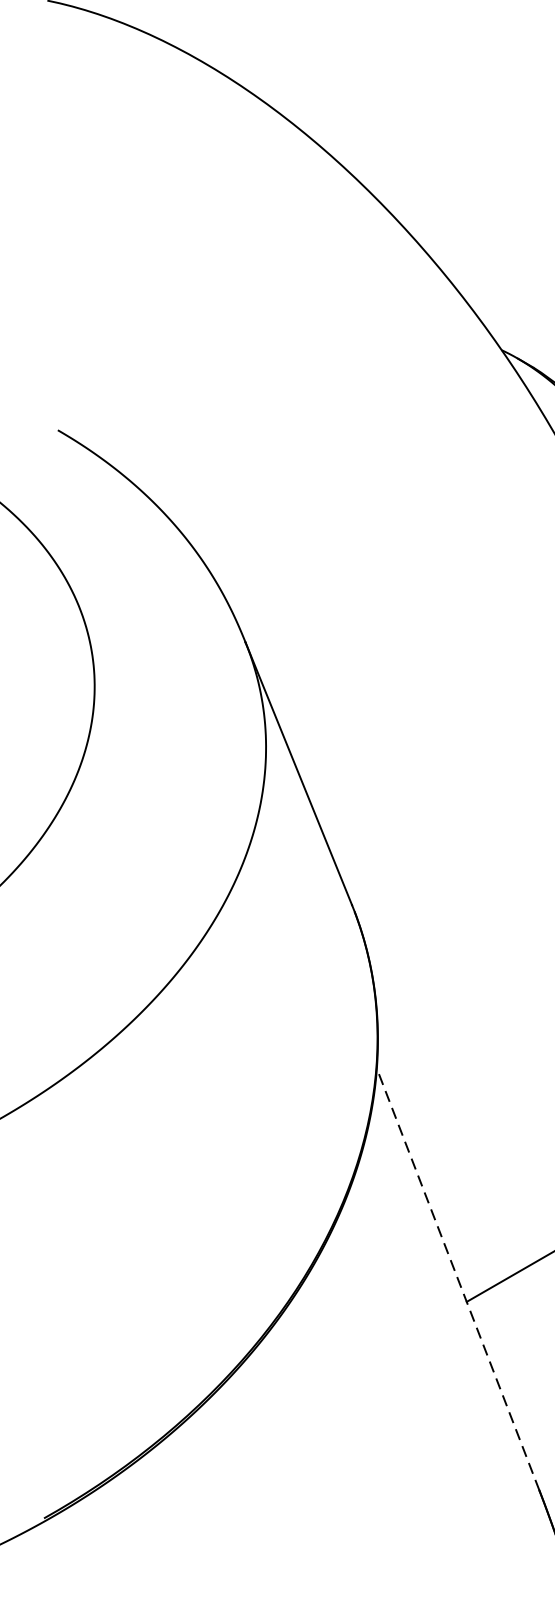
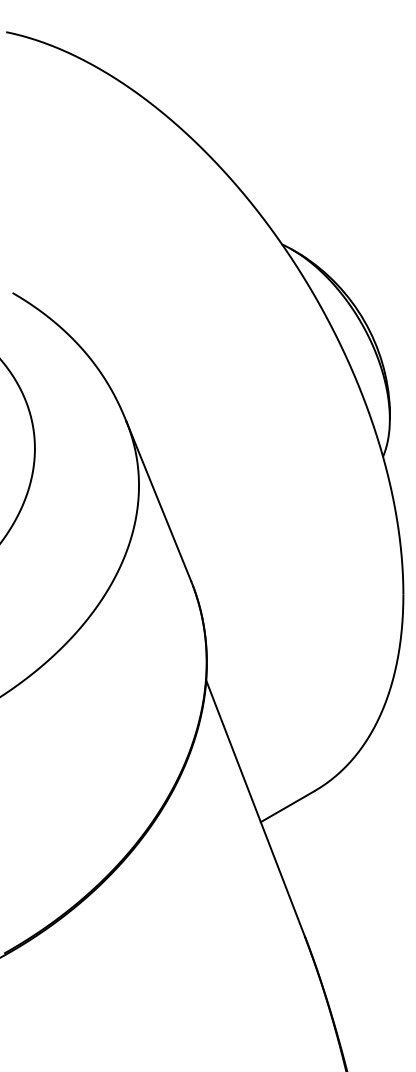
line: (457, 1279) -> (255, 808), dashed -> solid

